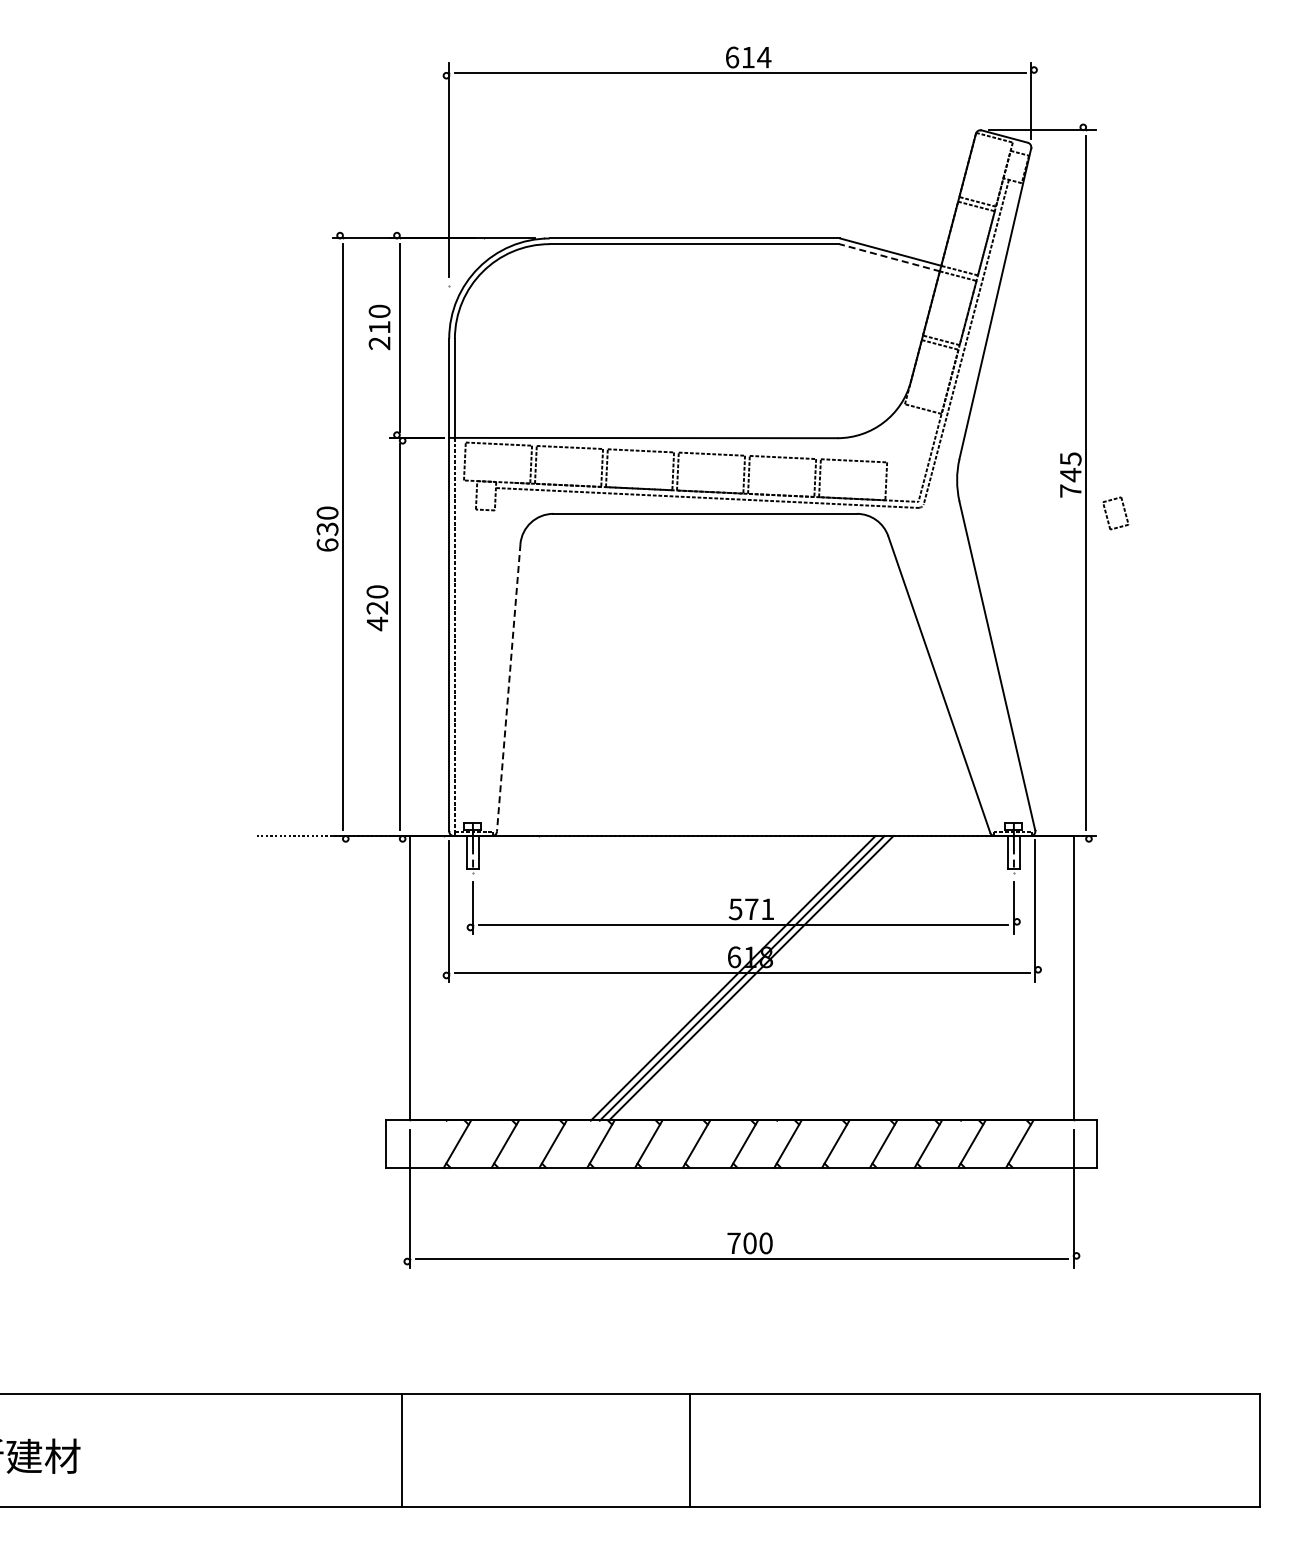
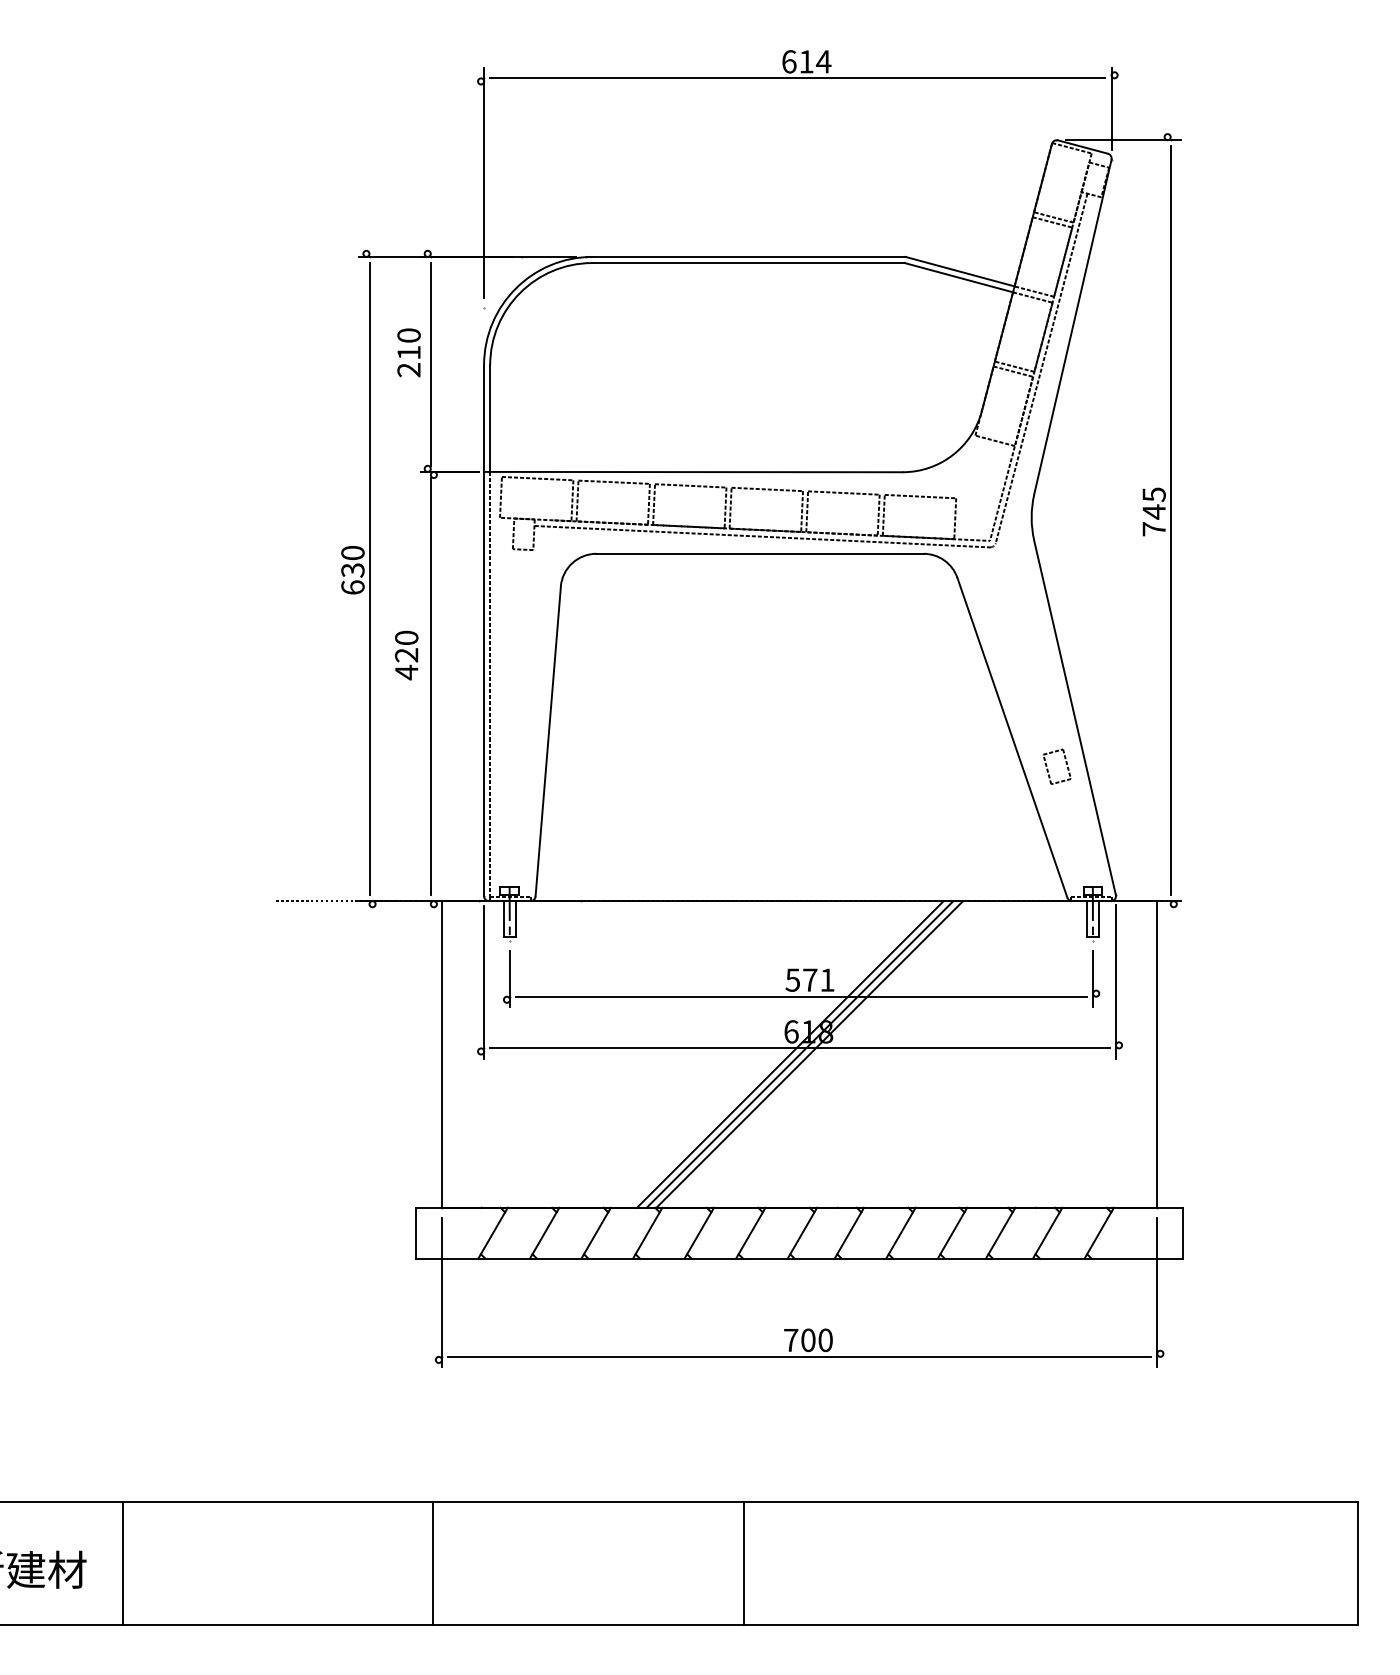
line: (889, 257) -> (958, 277), dashed -> solid
part: (1107, 515) -> (1048, 769), moved
line: (508, 688) -> (547, 742), dashed -> solid
line: (114, 1450) -> (123, 1563), added

